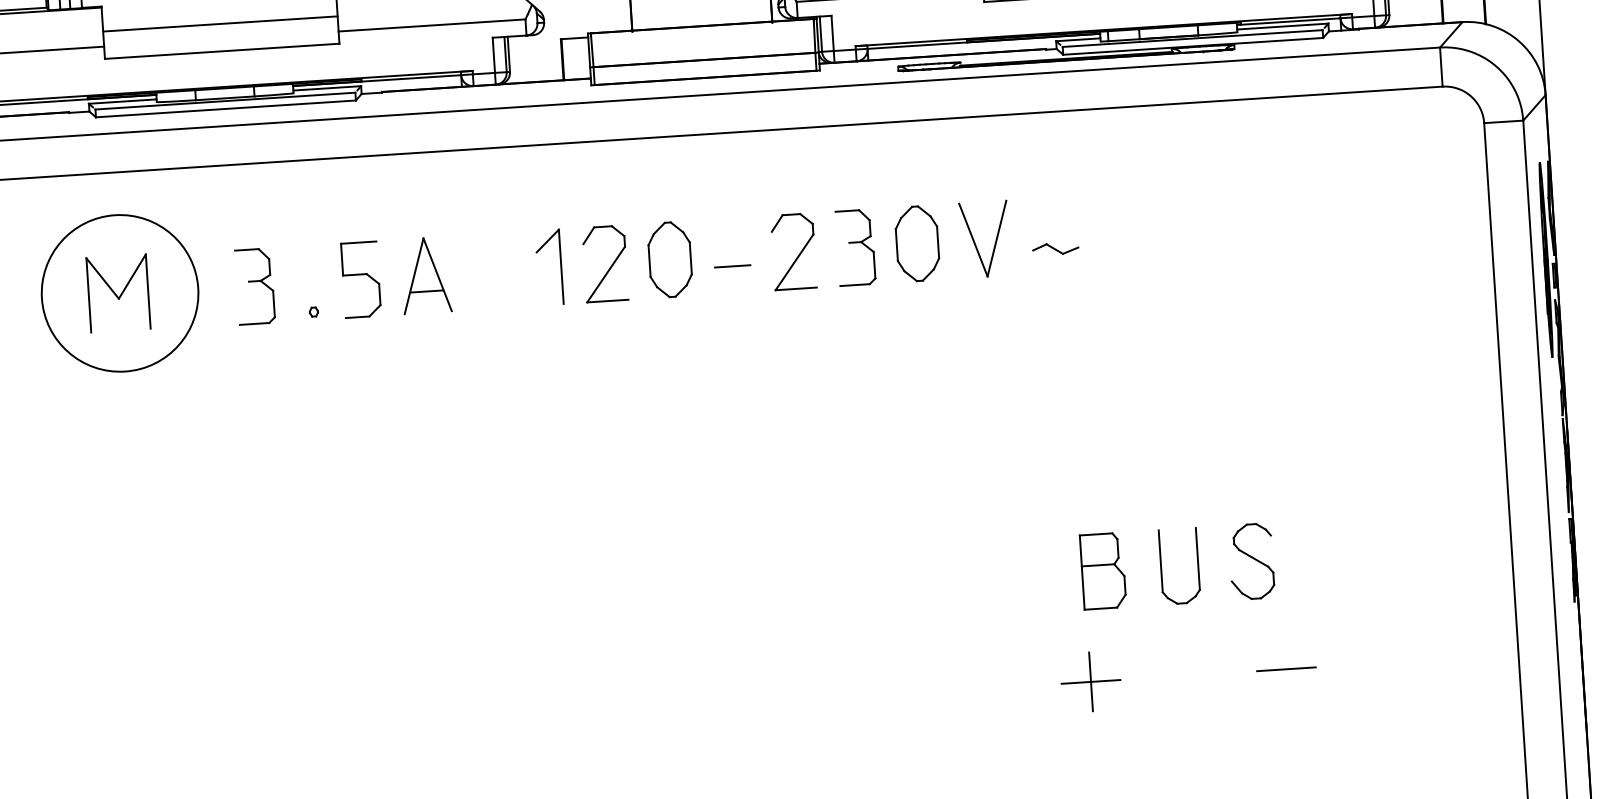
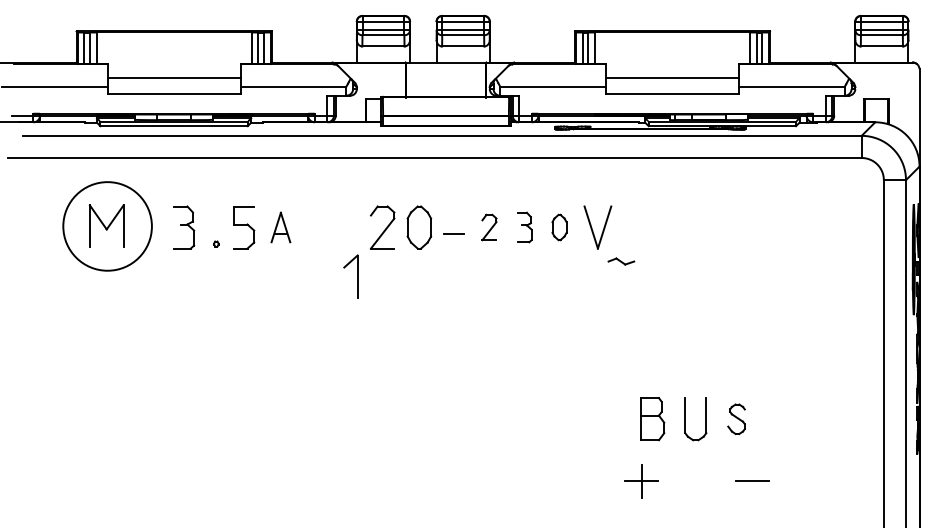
part: (917, 243) -> (559, 227), size x0.6
part: (855, 247) -> (524, 227), size x0.7
part: (1055, 248) -> (621, 261), moved
part: (793, 251) -> (489, 227), size x0.6
part: (561, 266) -> (357, 276), moved
part: (425, 275) -> (280, 227), size x0.7
part: (1251, 562) -> (736, 419), size x0.7

